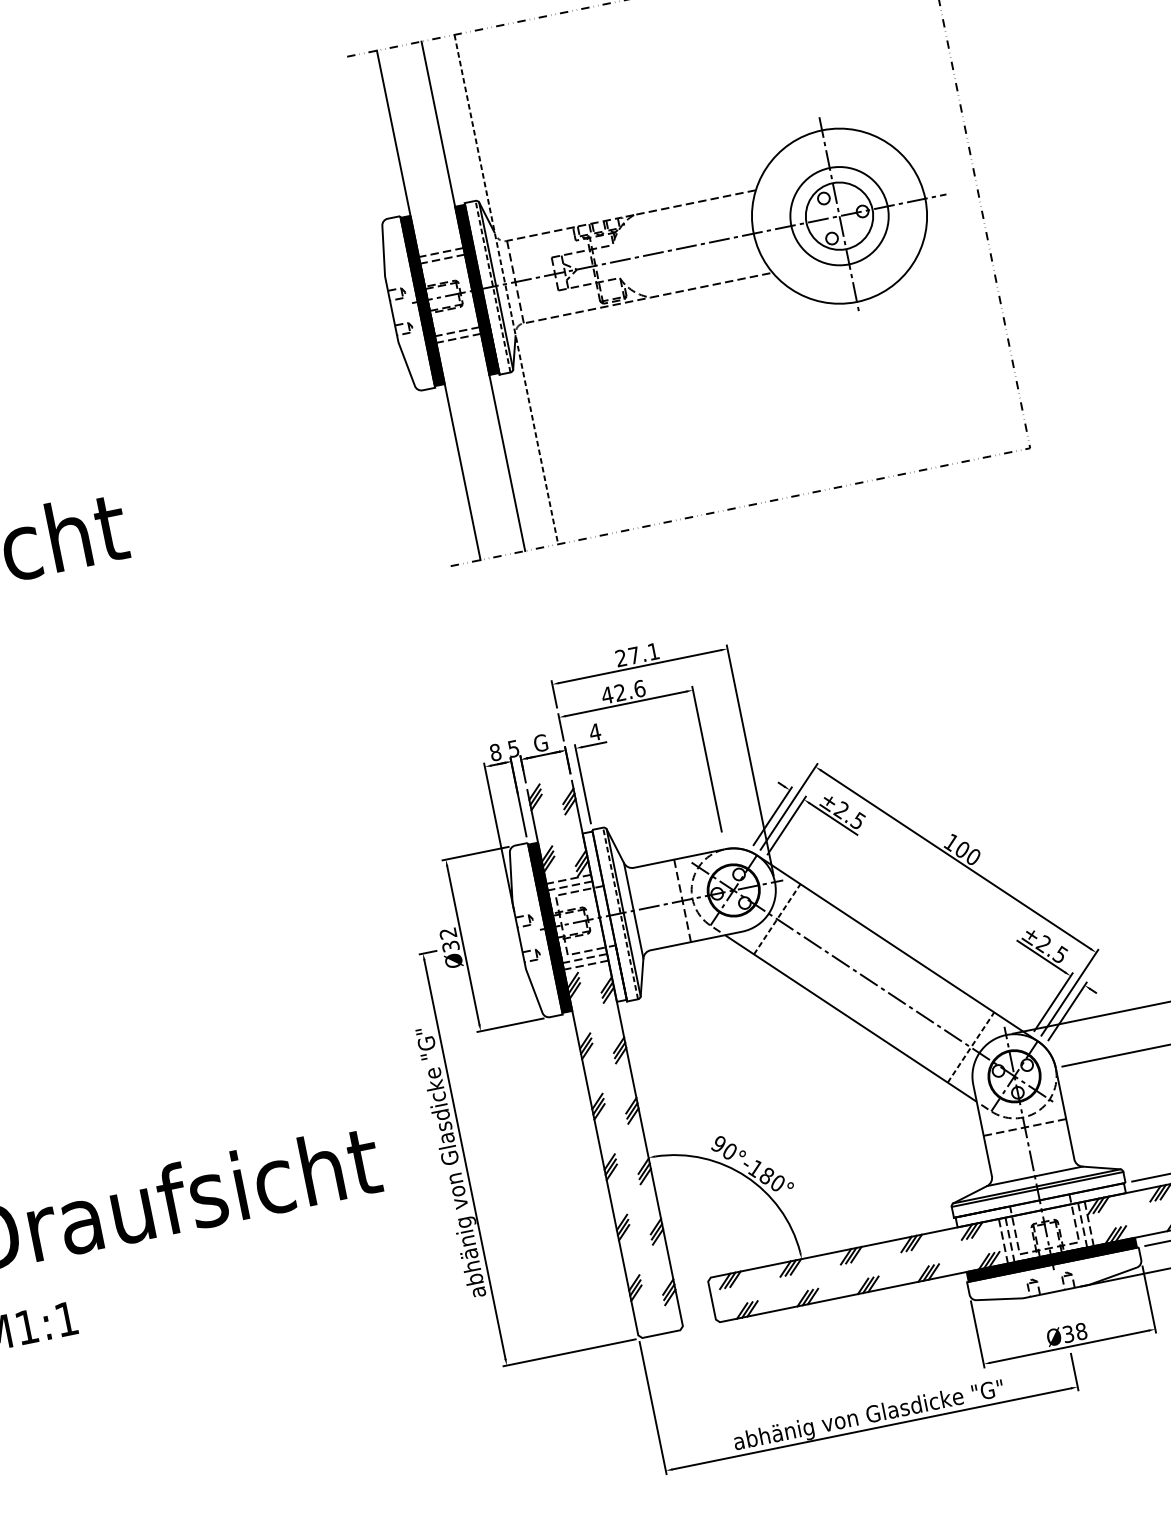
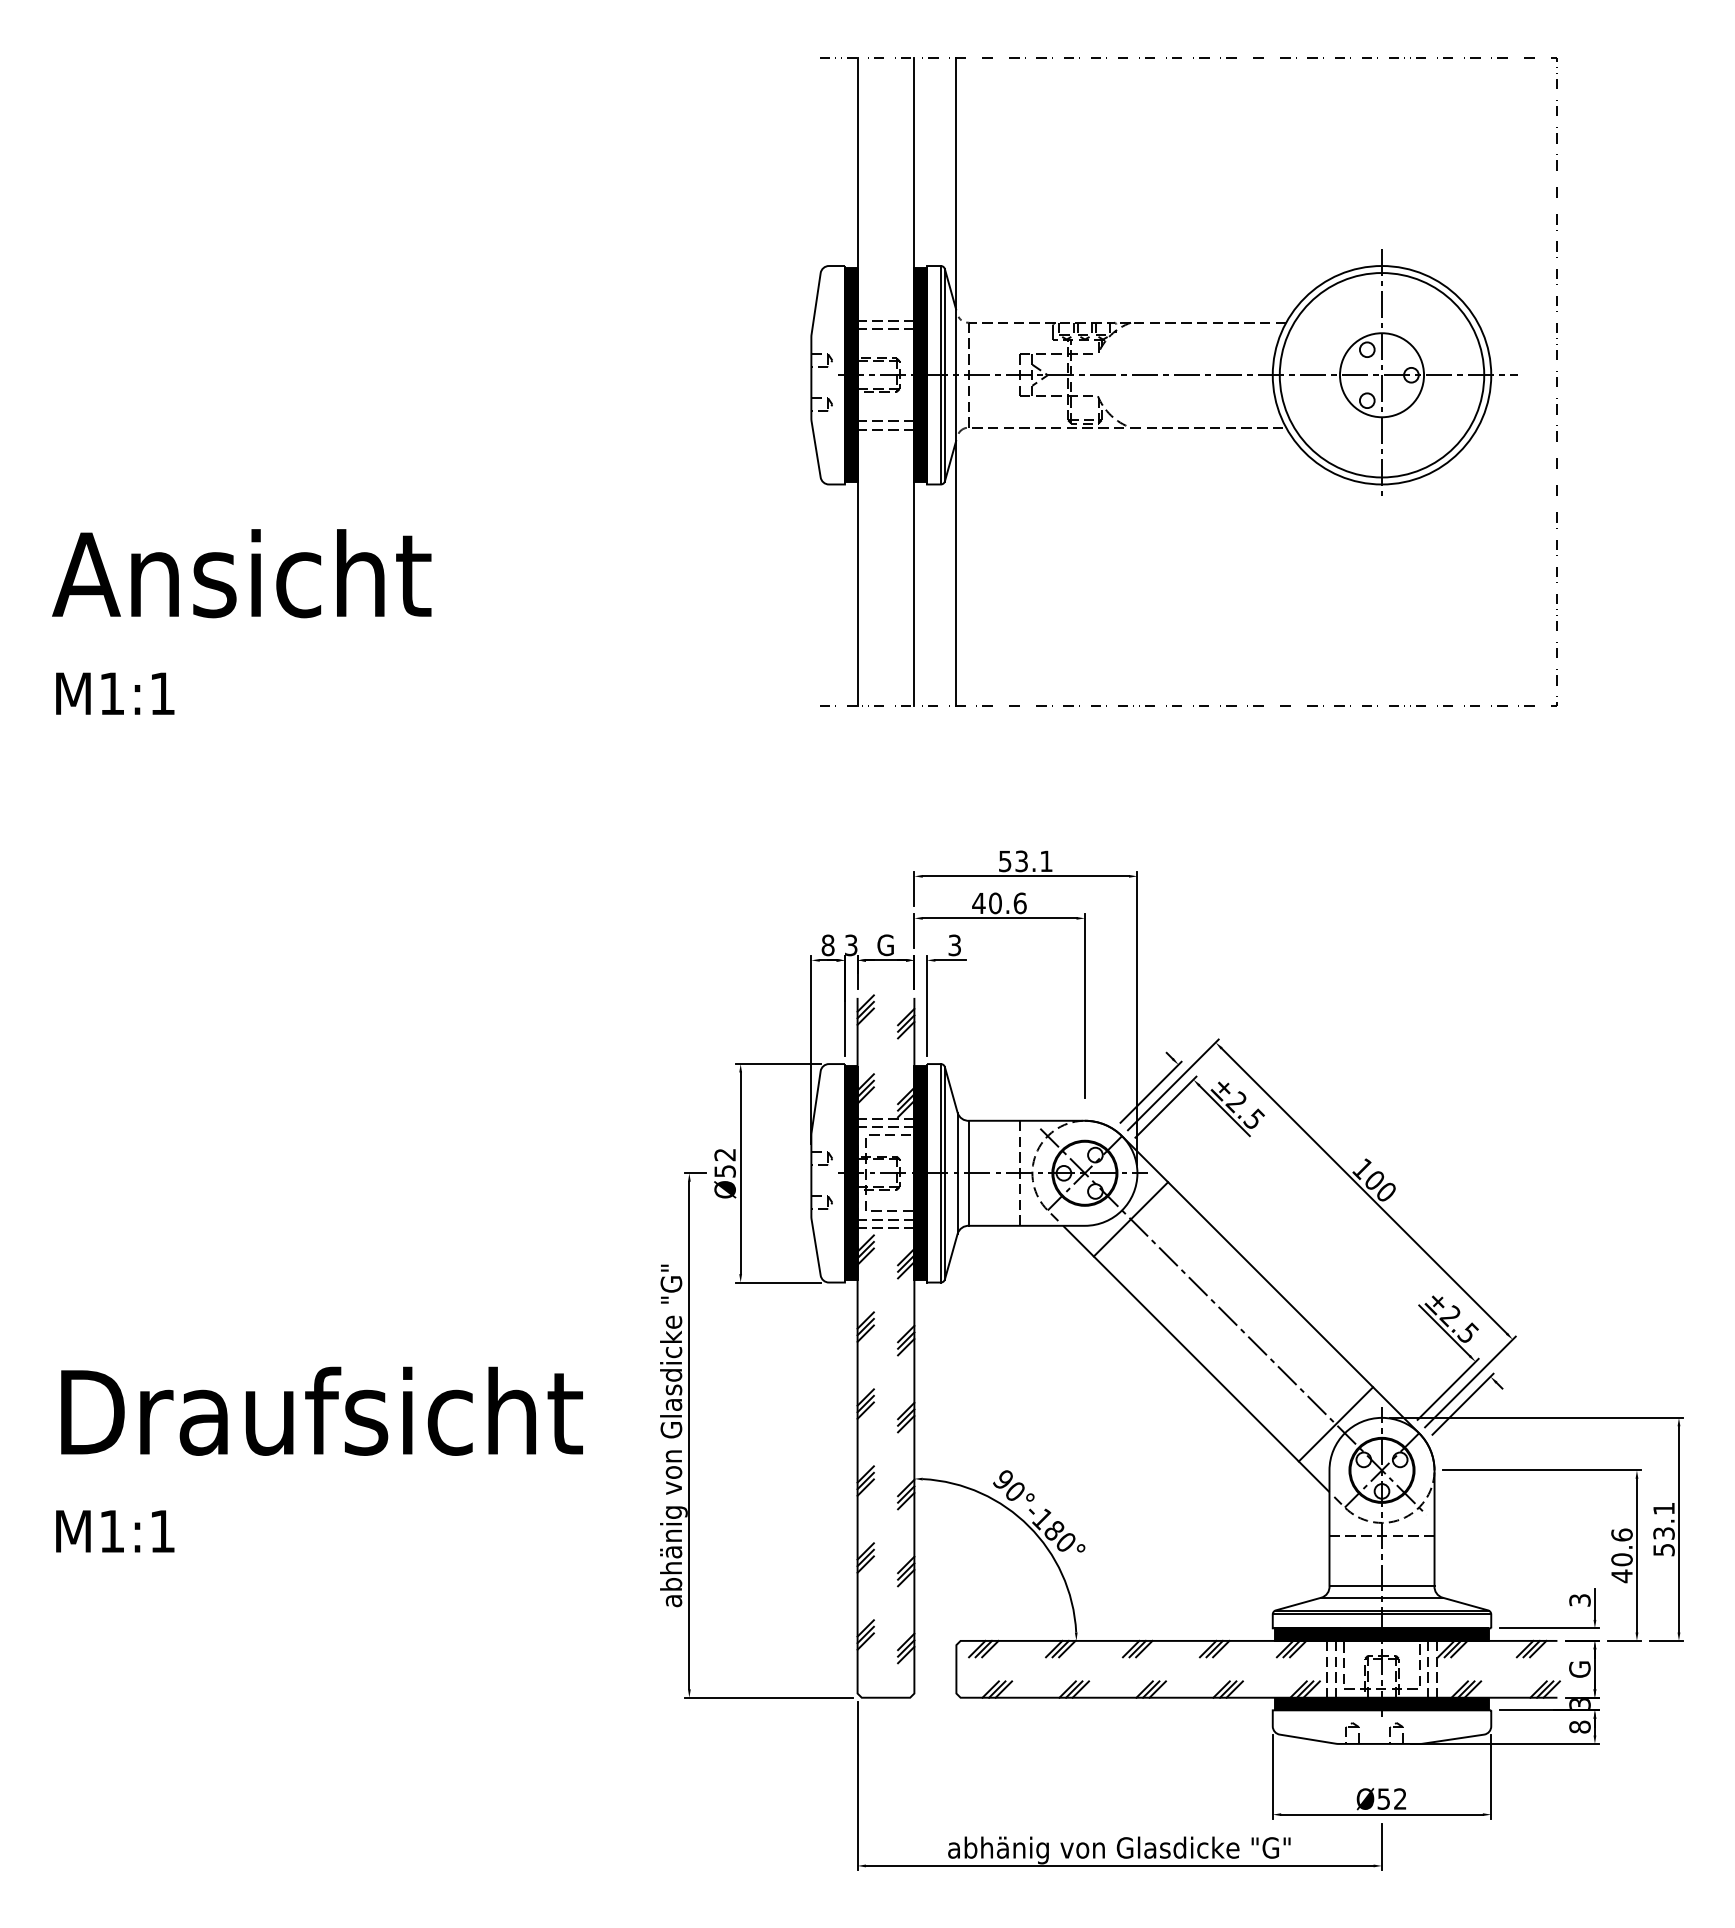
circle: (839, 216) -> (1381, 375), size x1.67
line: (492, 286) -> (940, 374), dashed -> solid
line: (506, 289) -> (956, 382), dashed -> solid
text: (627, 656) -> (1013, 861), 27.1 -> 53.1
text: (620, 692) -> (995, 903), 42.6 -> 40.6
text: (594, 732) -> (954, 945), 4 -> 3
text: (513, 748) -> (851, 944), 5 -> 3
line: (642, 908) -> (969, 1172), added
line: (620, 912) -> (940, 1172), dashed -> solid
fill: (604, 916) -> (920, 1173), added
line: (776, 919) -> (1130, 1219), dashed -> solid
text: (450, 945) -> (724, 1170), Ø32 -> Ø52
line: (970, 1047) -> (1335, 1424), dashed -> solid
line: (1032, 1166) -> (1381, 1585), added
fill: (1040, 1205) -> (1381, 1634), added
text: (1075, 1332) -> (1392, 1798), Ø38 -> Ø52

